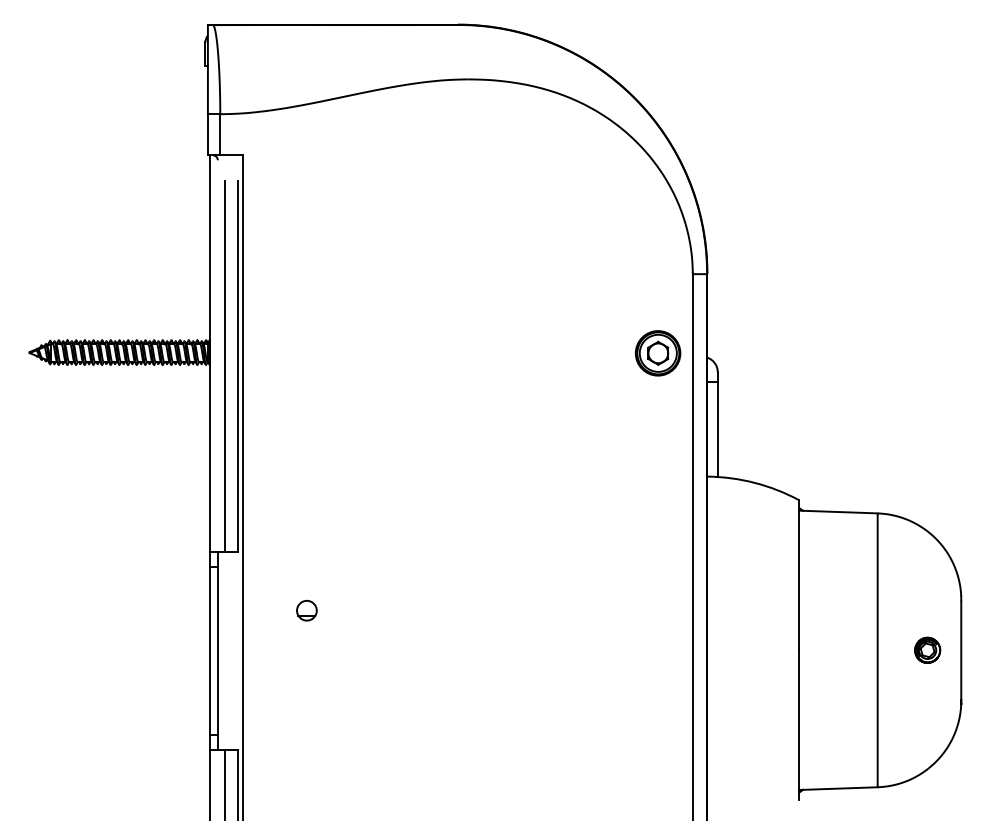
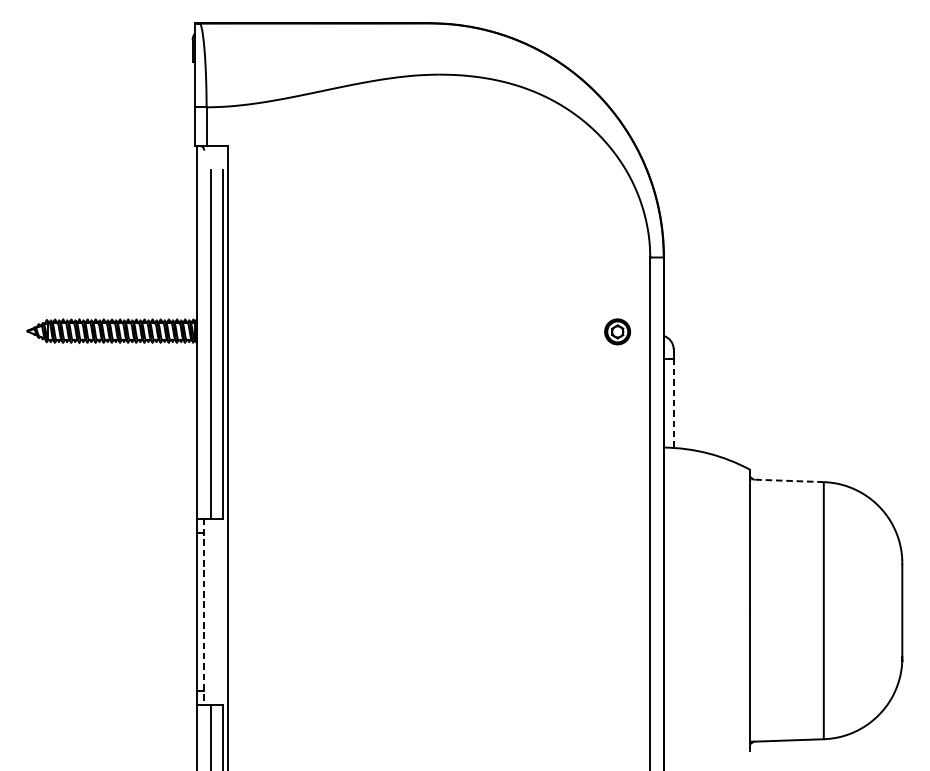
part: (657, 353) -> (617, 331), size x0.6
line: (717, 429) -> (673, 403), solid -> dashed
line: (838, 512) -> (787, 481), solid -> dashed
part: (306, 610) -> (287, 573), removed
part: (927, 649) -> (870, 609), removed
line: (217, 651) -> (203, 611), solid -> dashed

